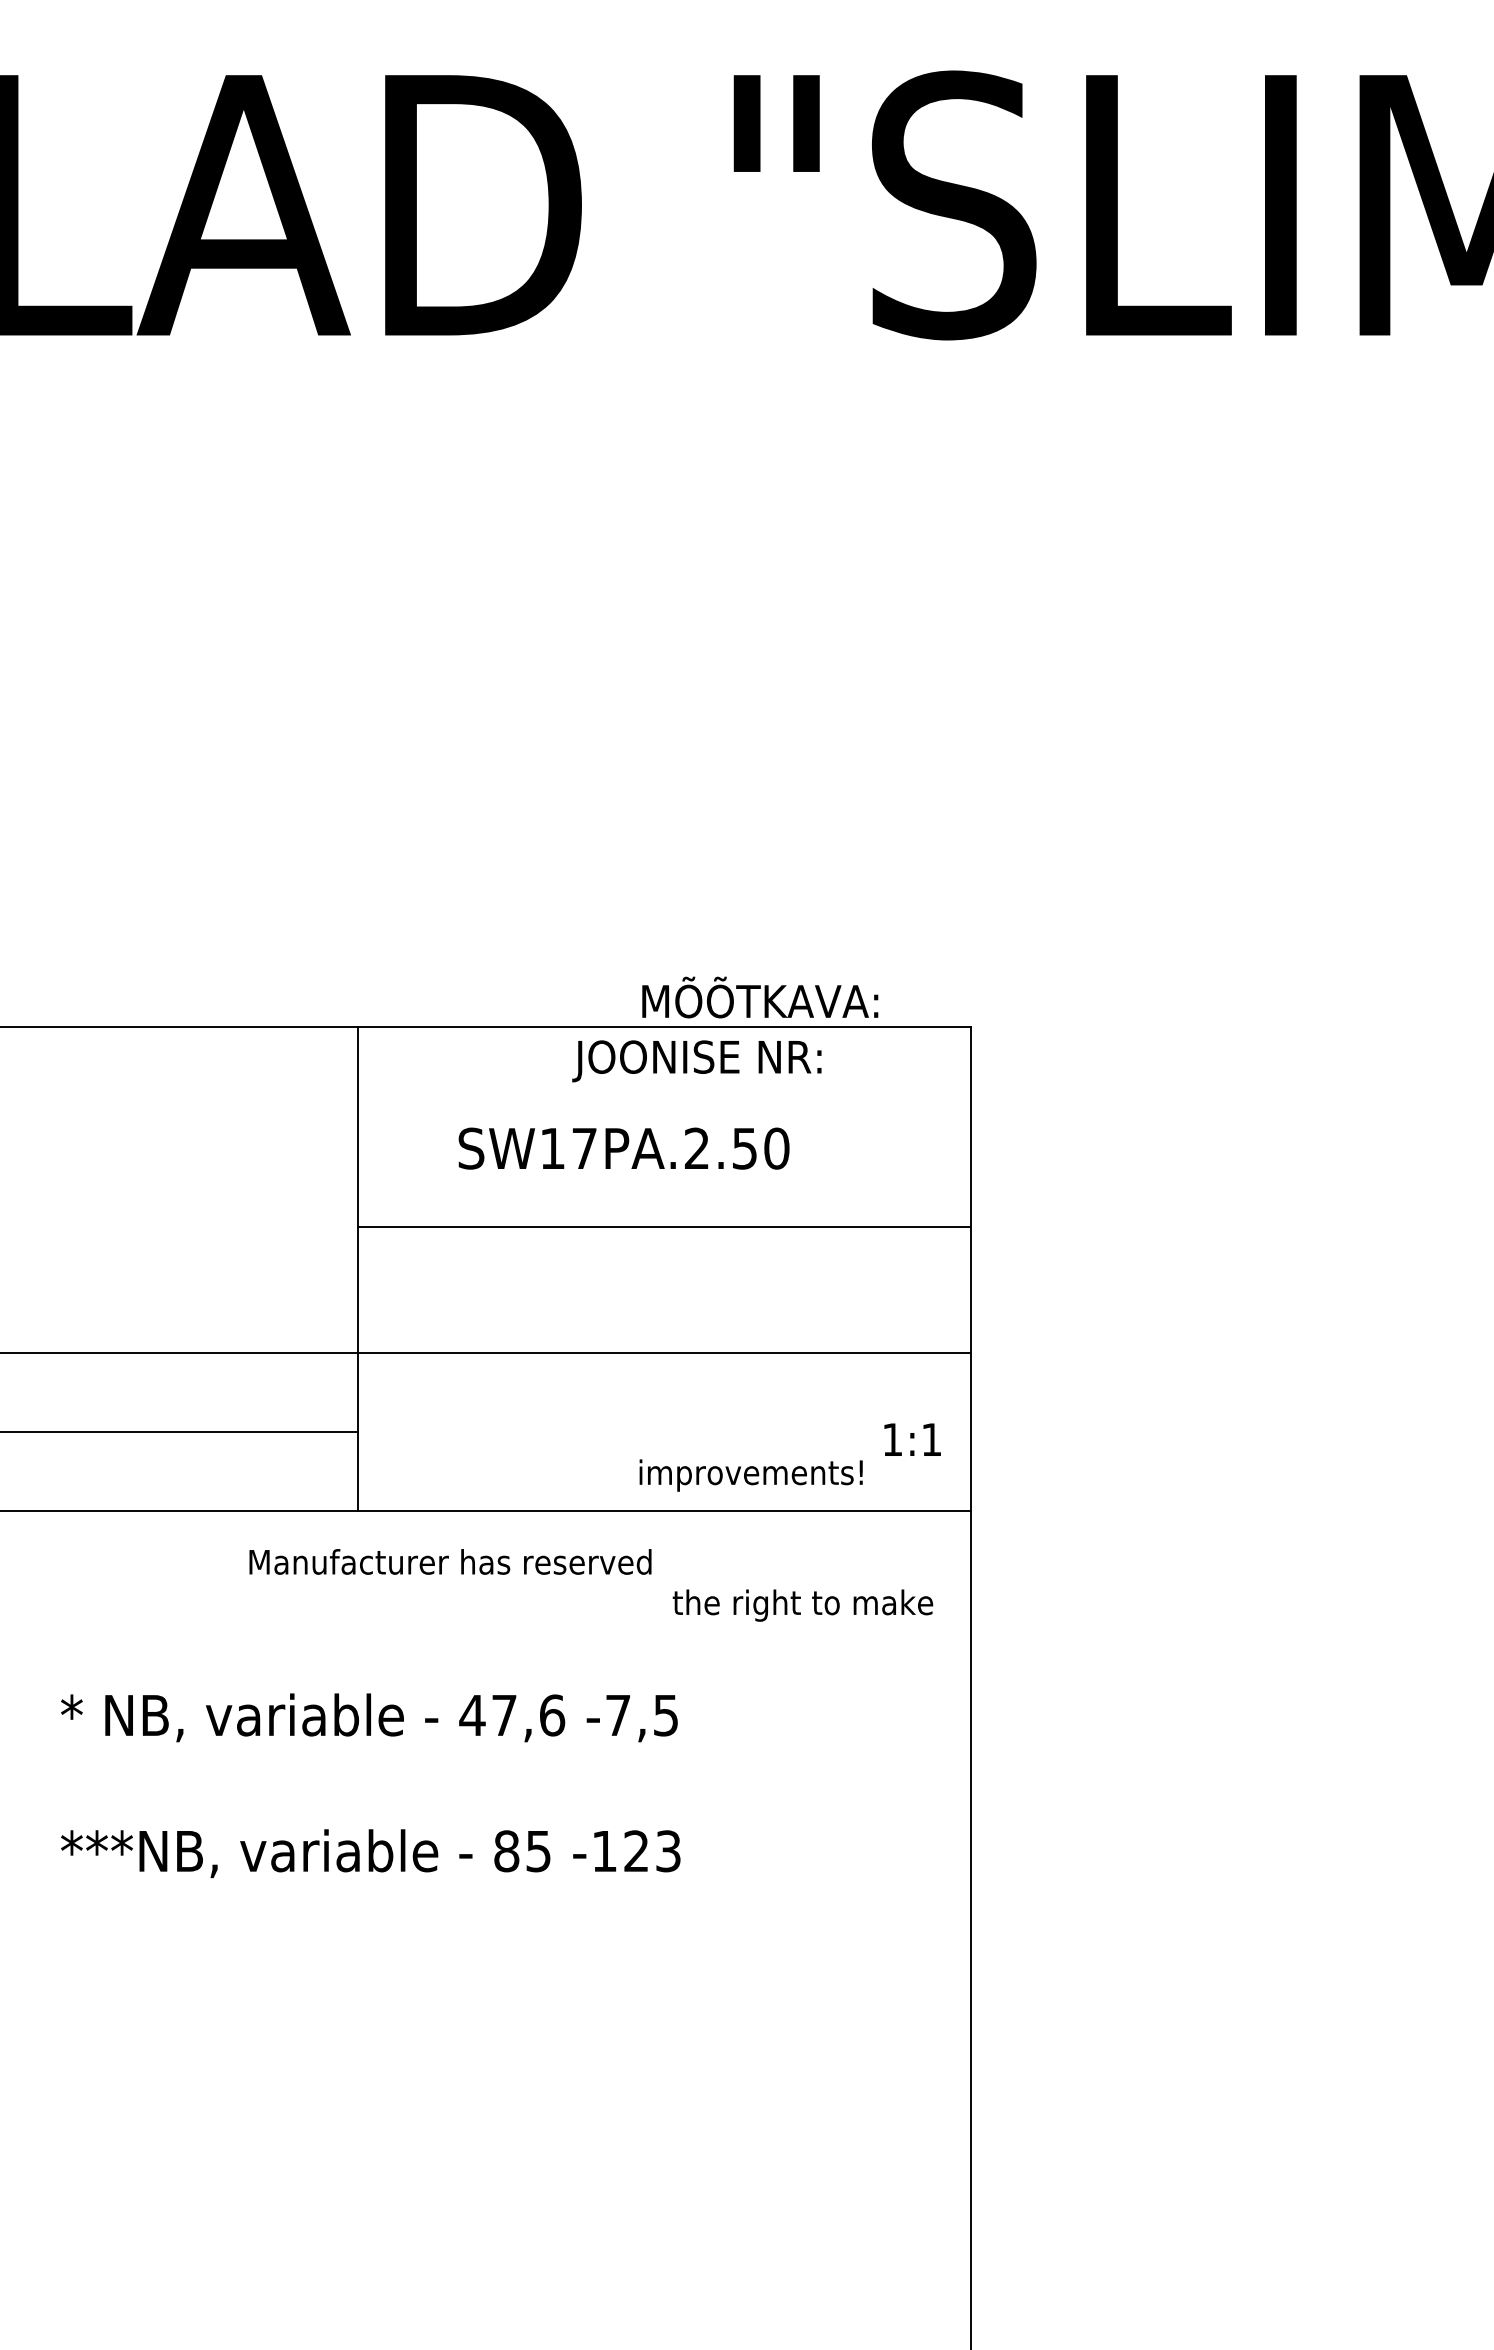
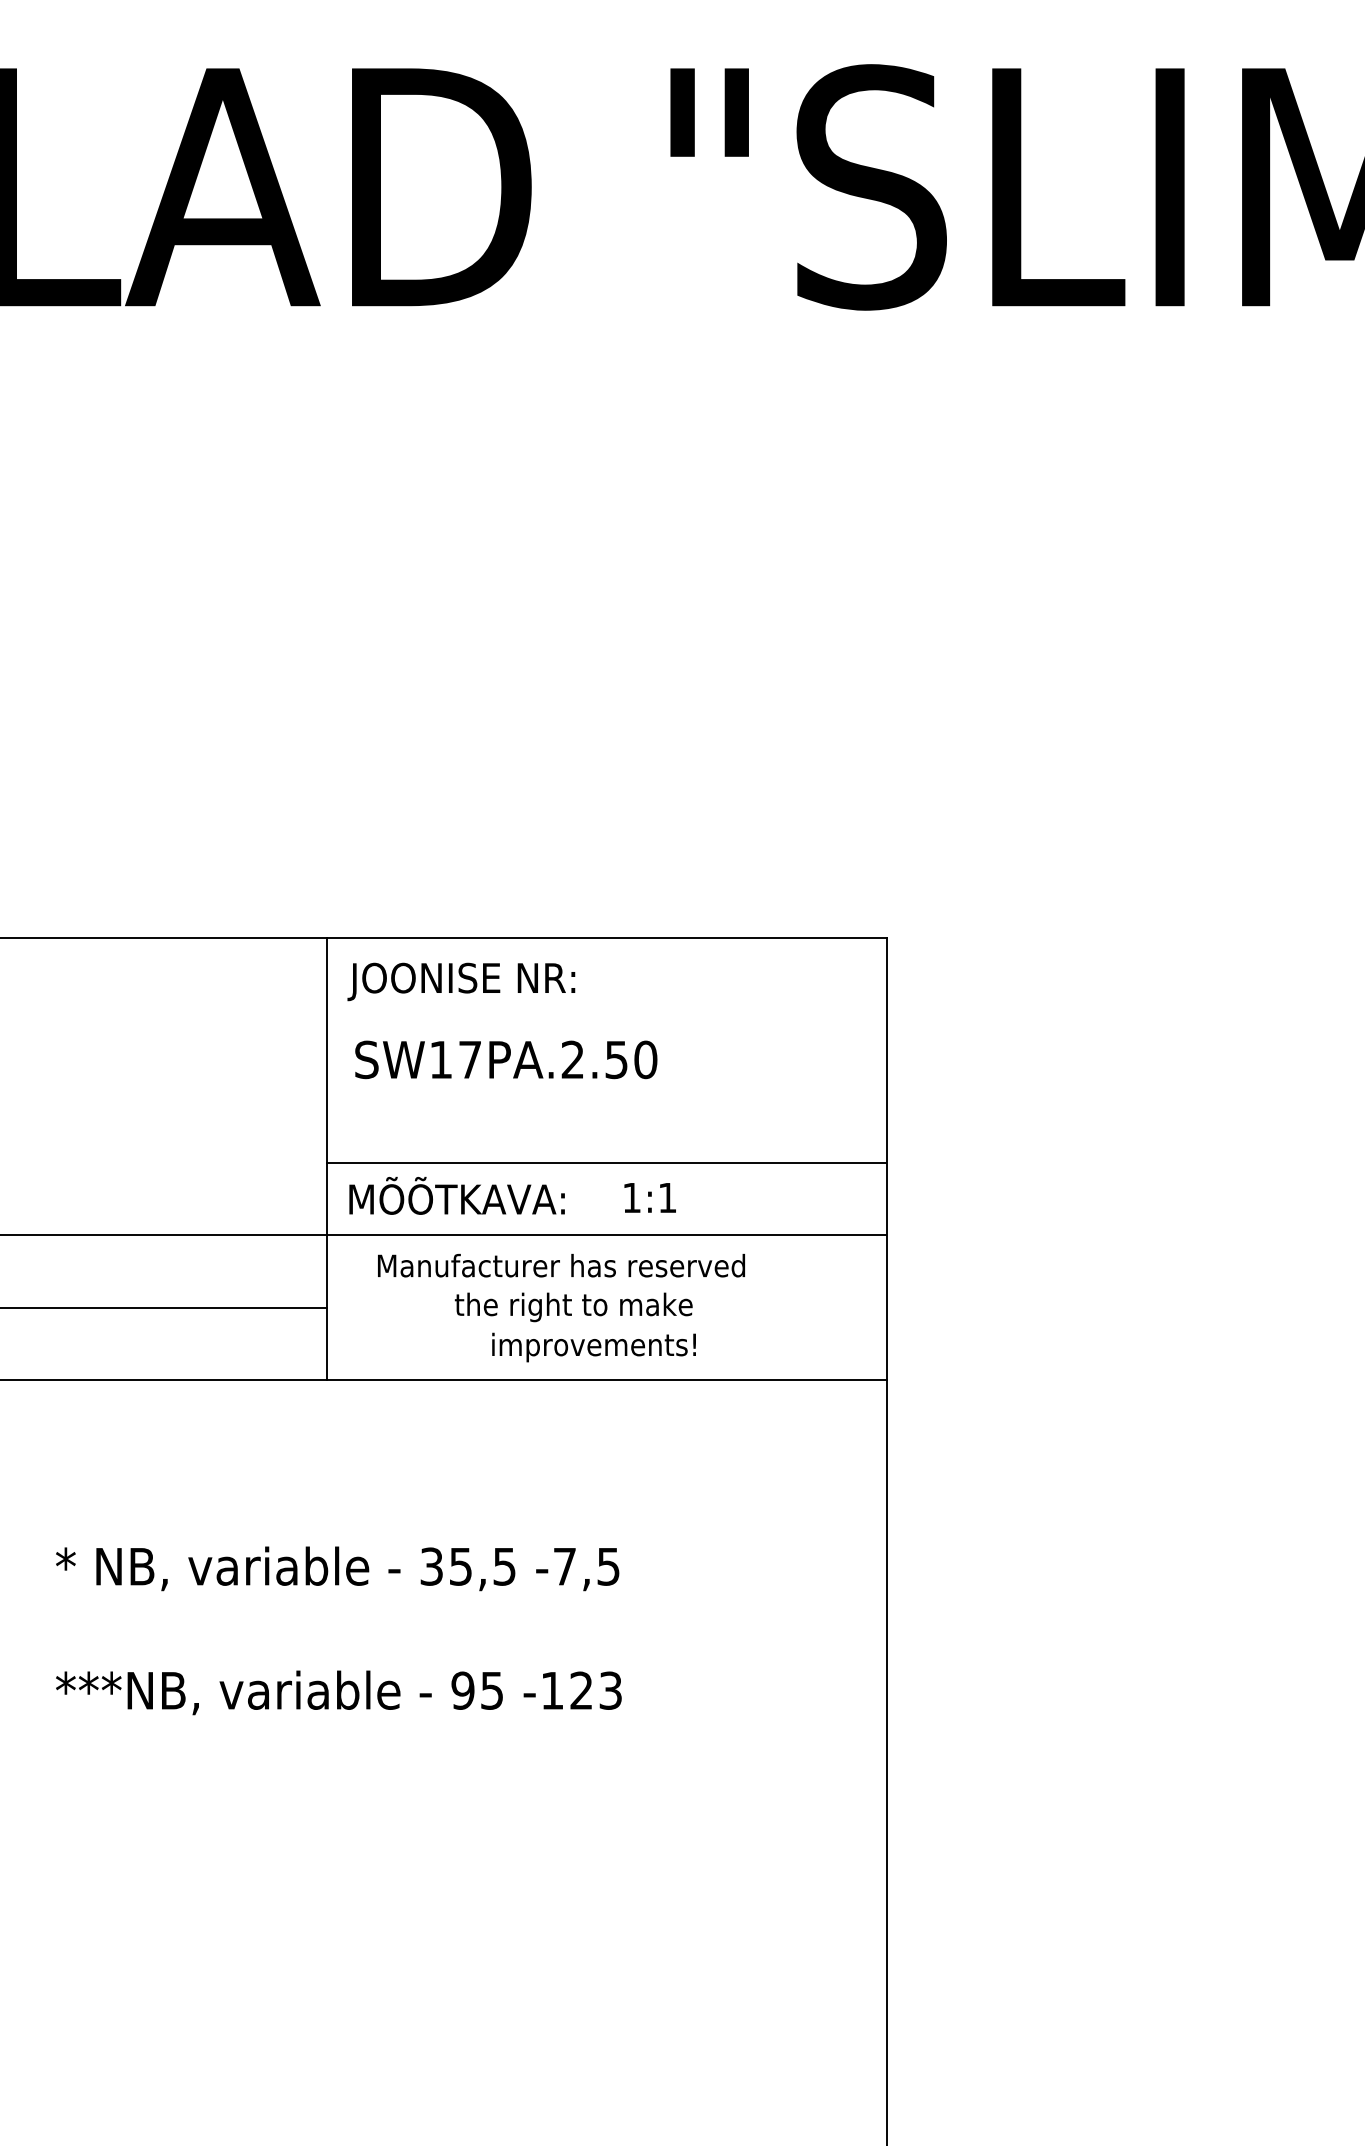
text: (760, 997) -> (457, 1195), moved
text: (696, 1061) -> (461, 982), moved
text: (623, 1148) -> (505, 1059), moved
line: (664, 1227) -> (607, 1162), moved
text: (912, 1439) -> (650, 1197), moved
text: (750, 1475) -> (593, 1347), moved
text: (450, 1561) -> (561, 1265), moved
text: (802, 1605) -> (573, 1307), moved
text: (512, 1715) -> (468, 1566), 47,6 -> 35,5
text: (506, 1851) -> (462, 1690), 85 -> 95

